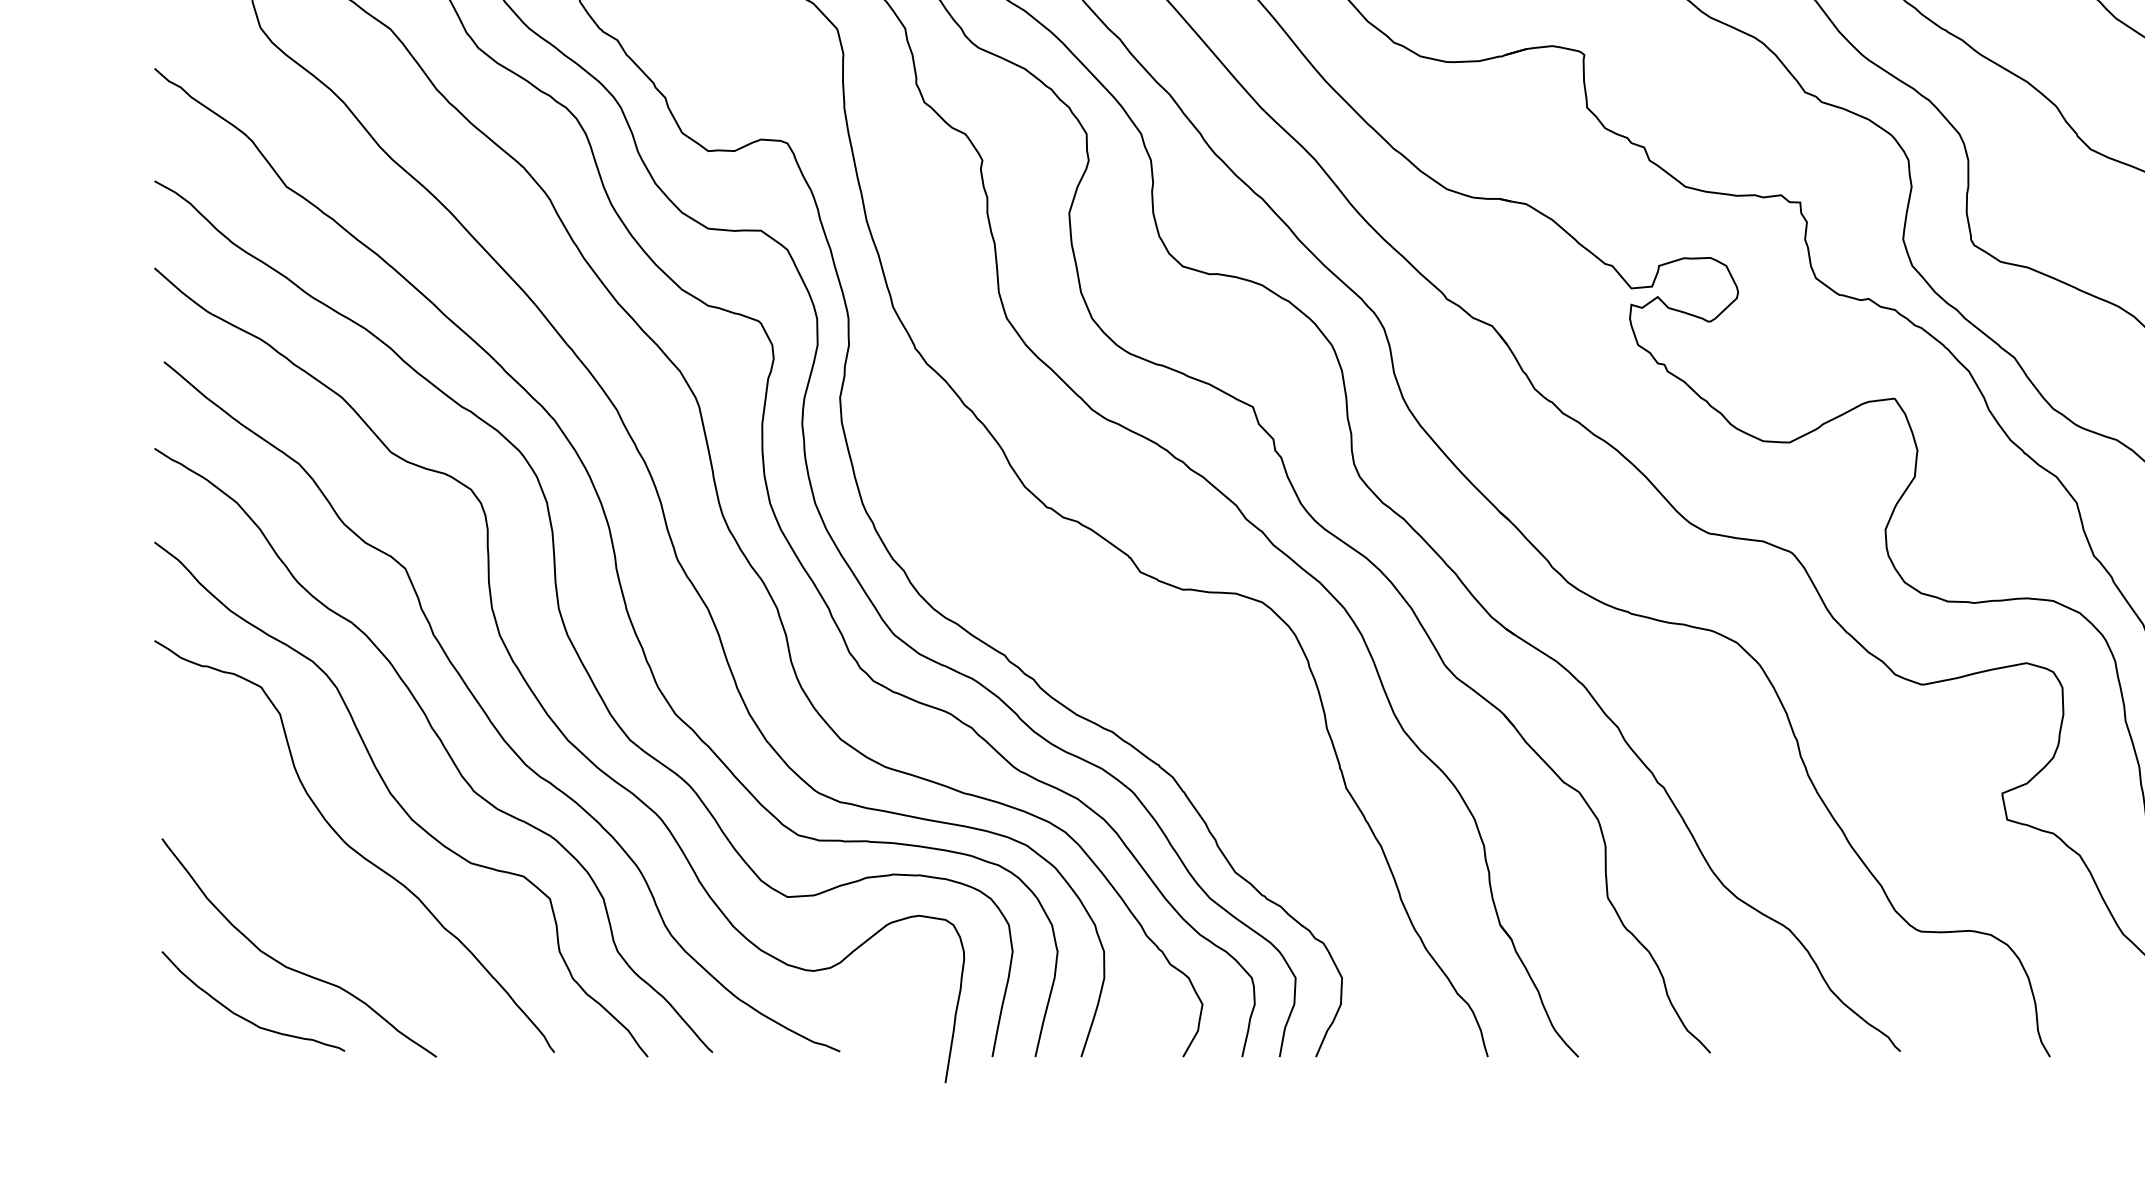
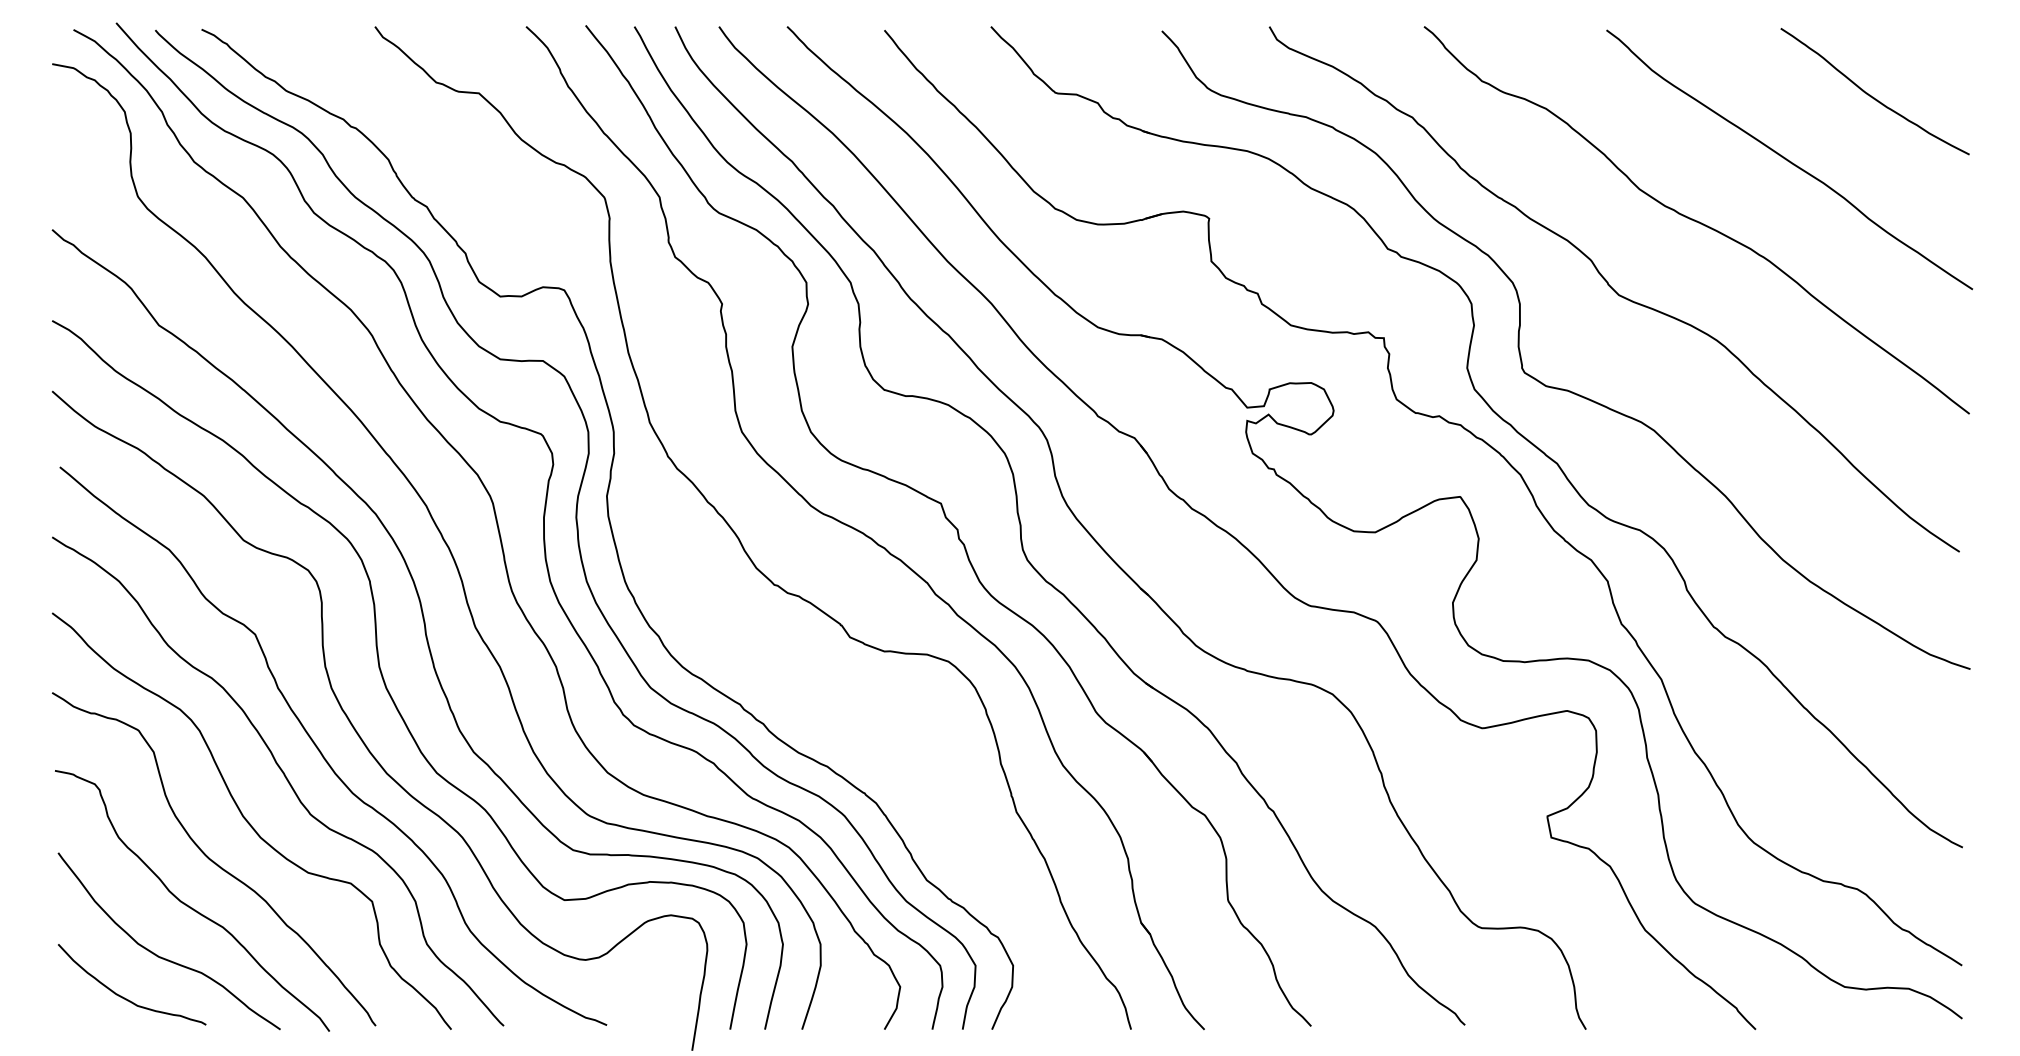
curve: (324, 903) -> (189, 905), added

